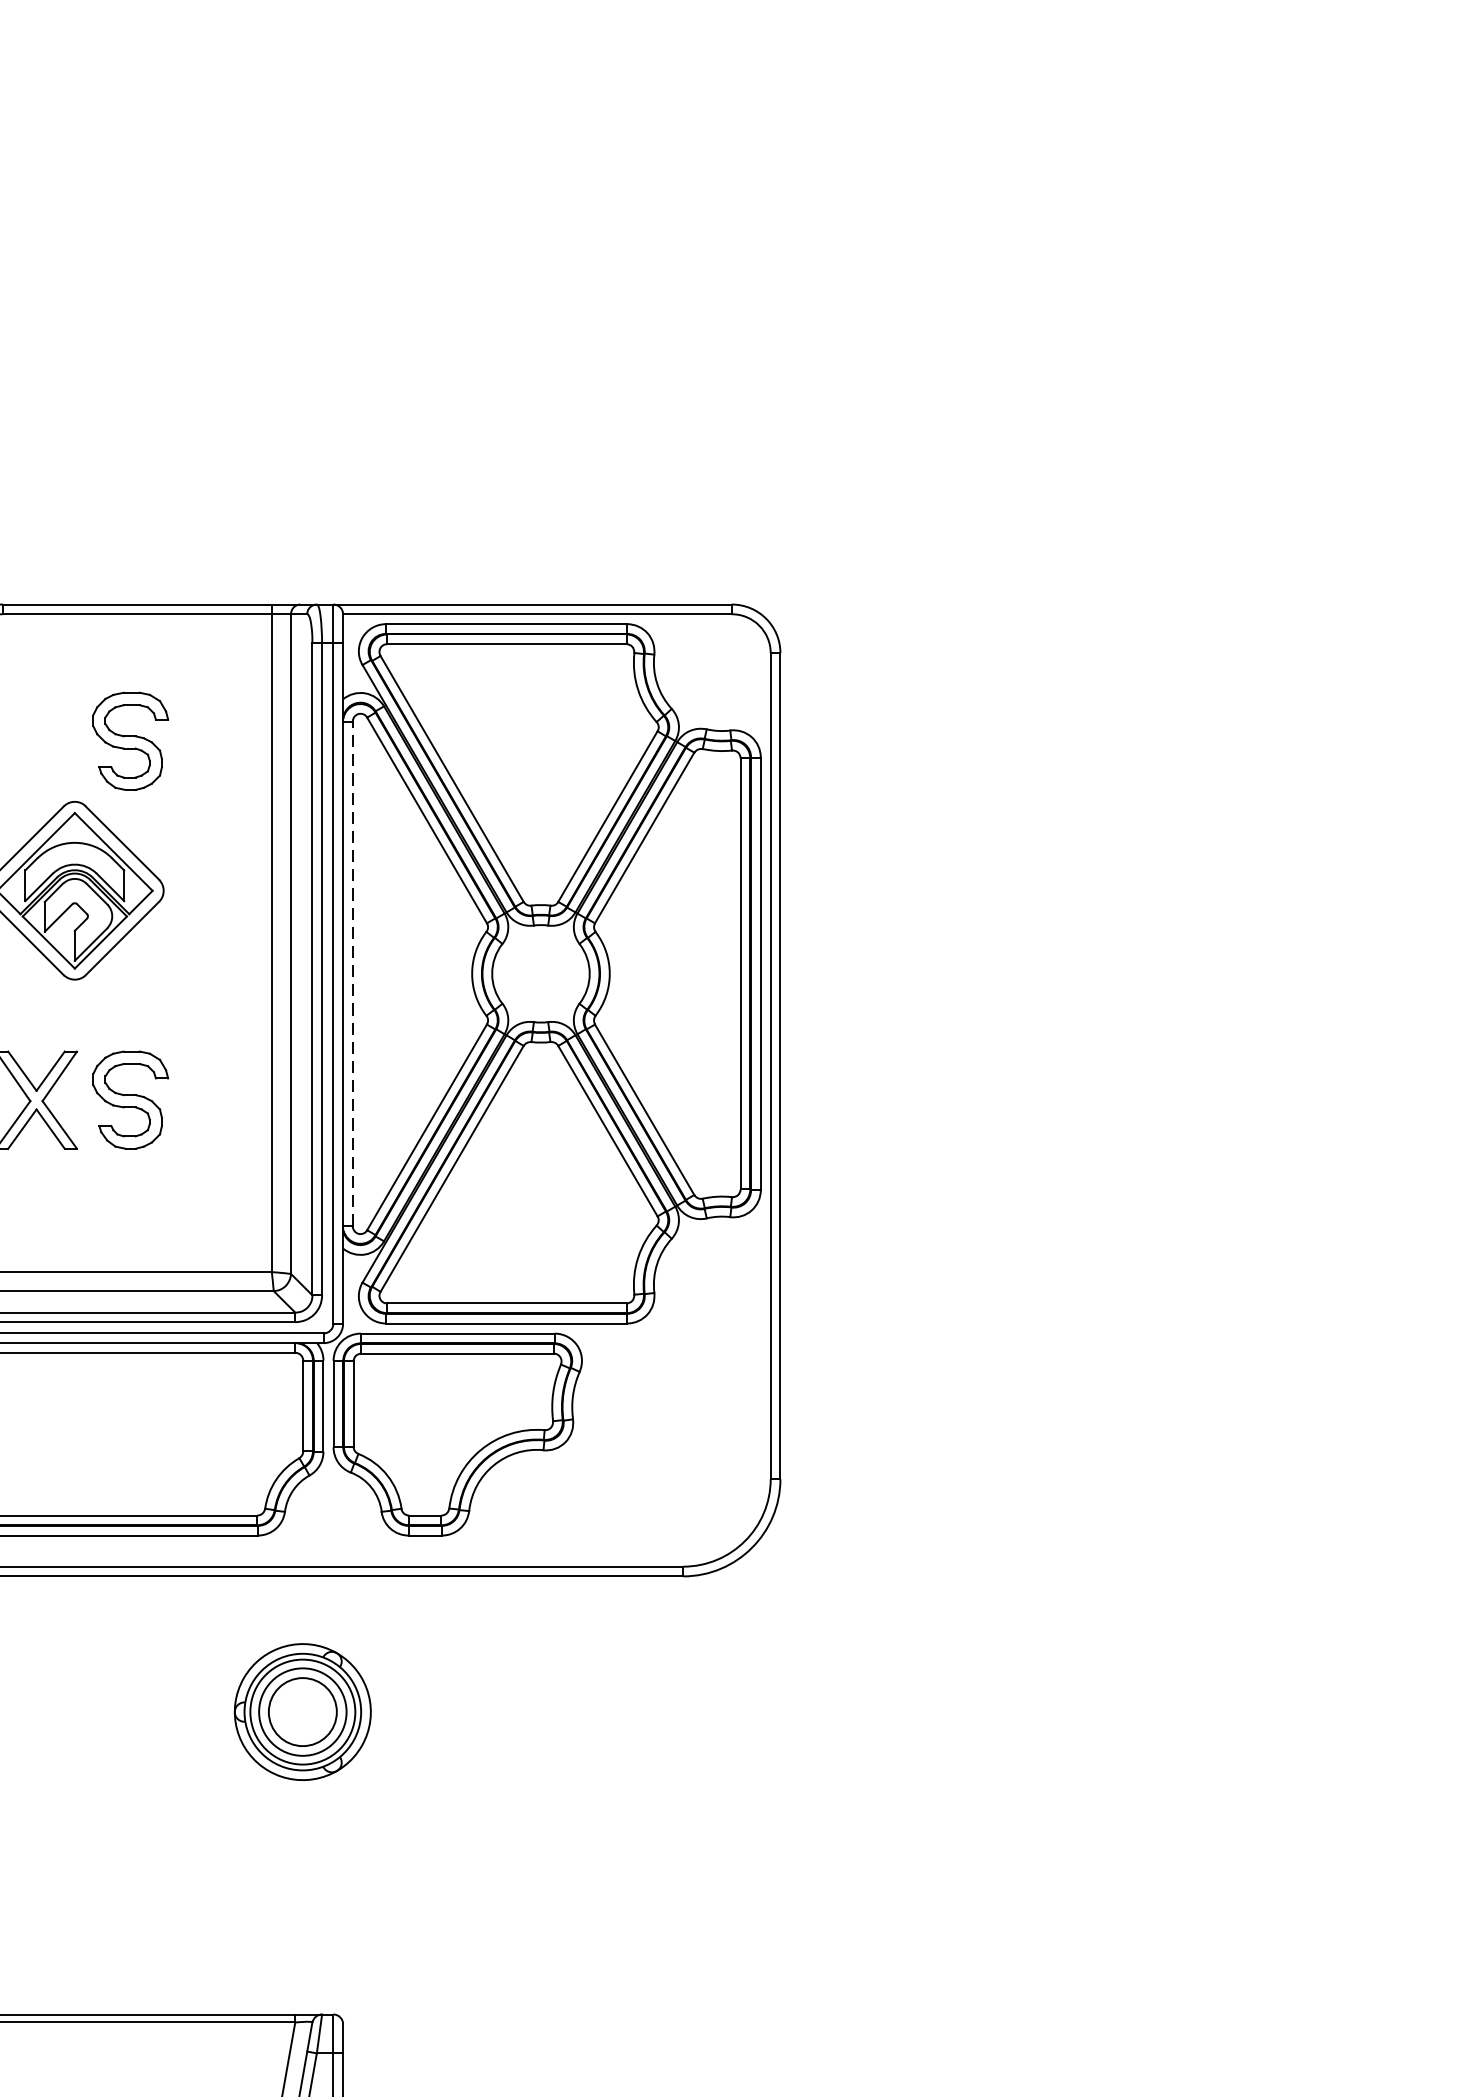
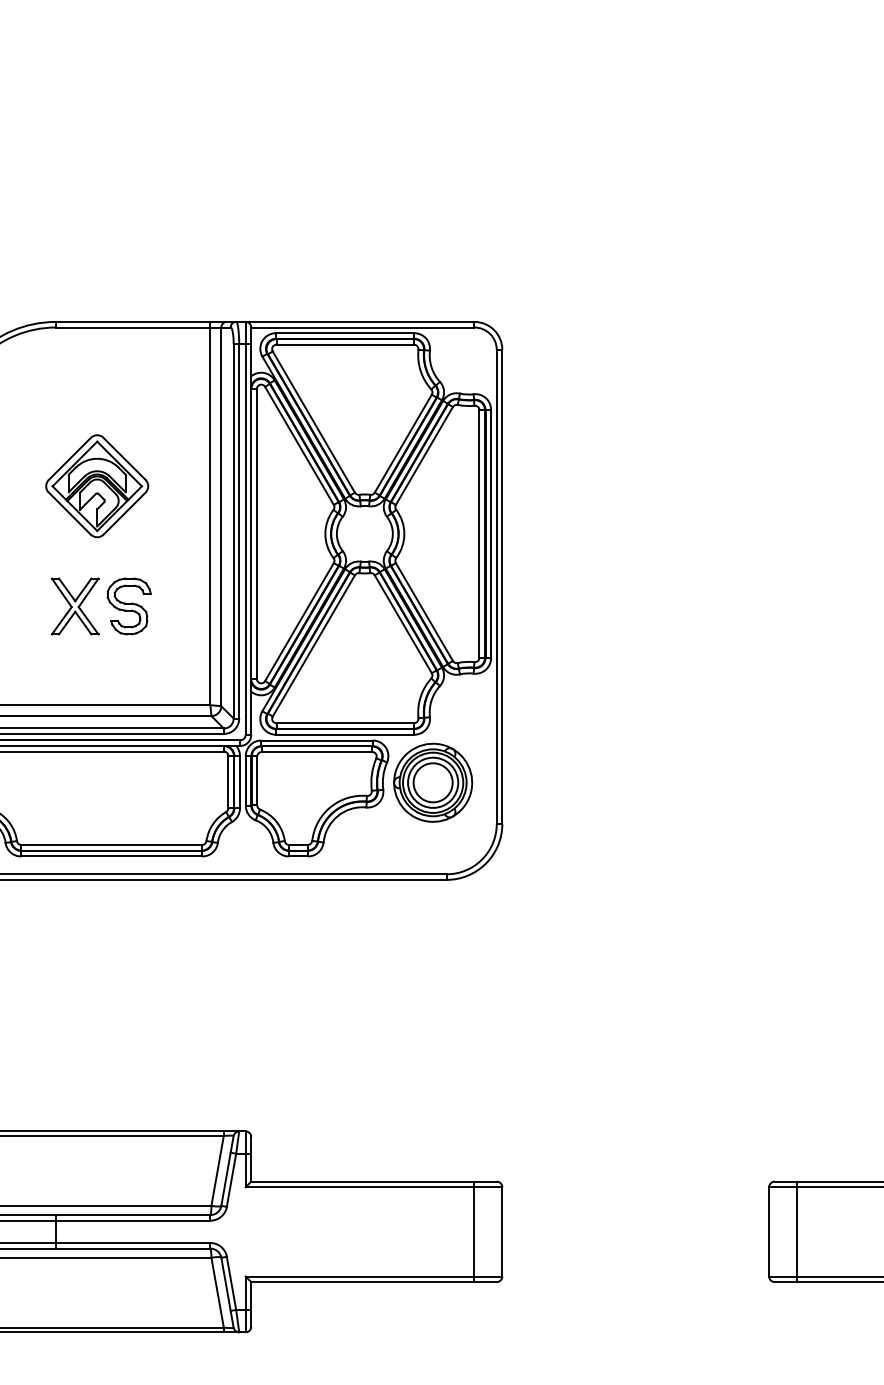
part: (129, 741) -> (128, 400), removed
line: (352, 974) -> (256, 534), dashed -> solid
part: (303, 1711) -> (433, 782), moved

